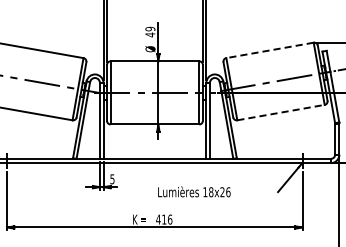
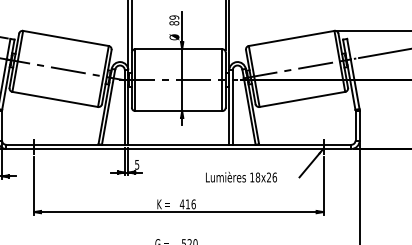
text: (150, 35) -> (174, 23), 49 -> 89
line: (269, 50) -> (291, 38), dashed -> solid
line: (281, 112) -> (302, 99), dashed -> solid
text: (194, 191) -> (241, 176), moved

